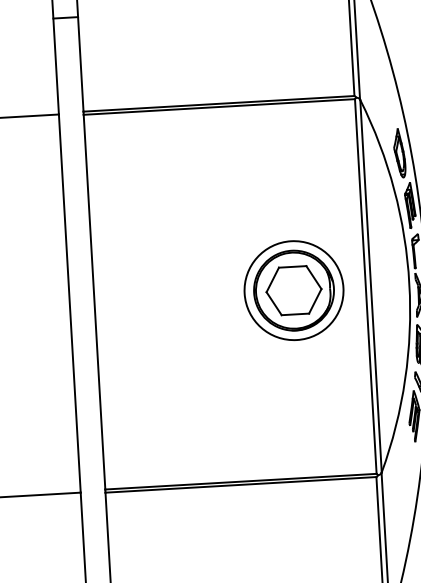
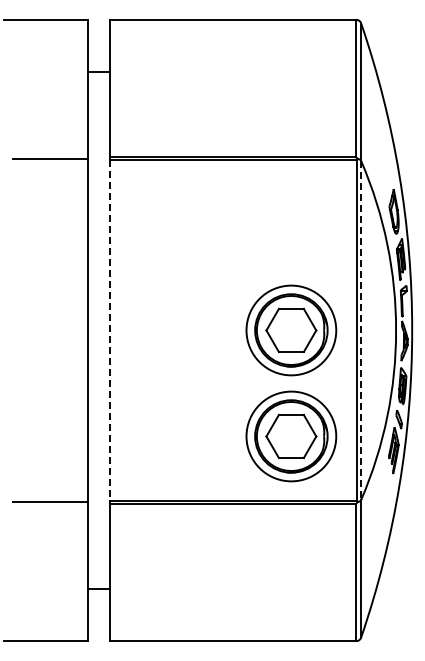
line: (371, 287) -> (361, 331), solid -> dashed
line: (94, 302) -> (110, 330), solid -> dashed
part: (300, 407) -> (291, 436), added

